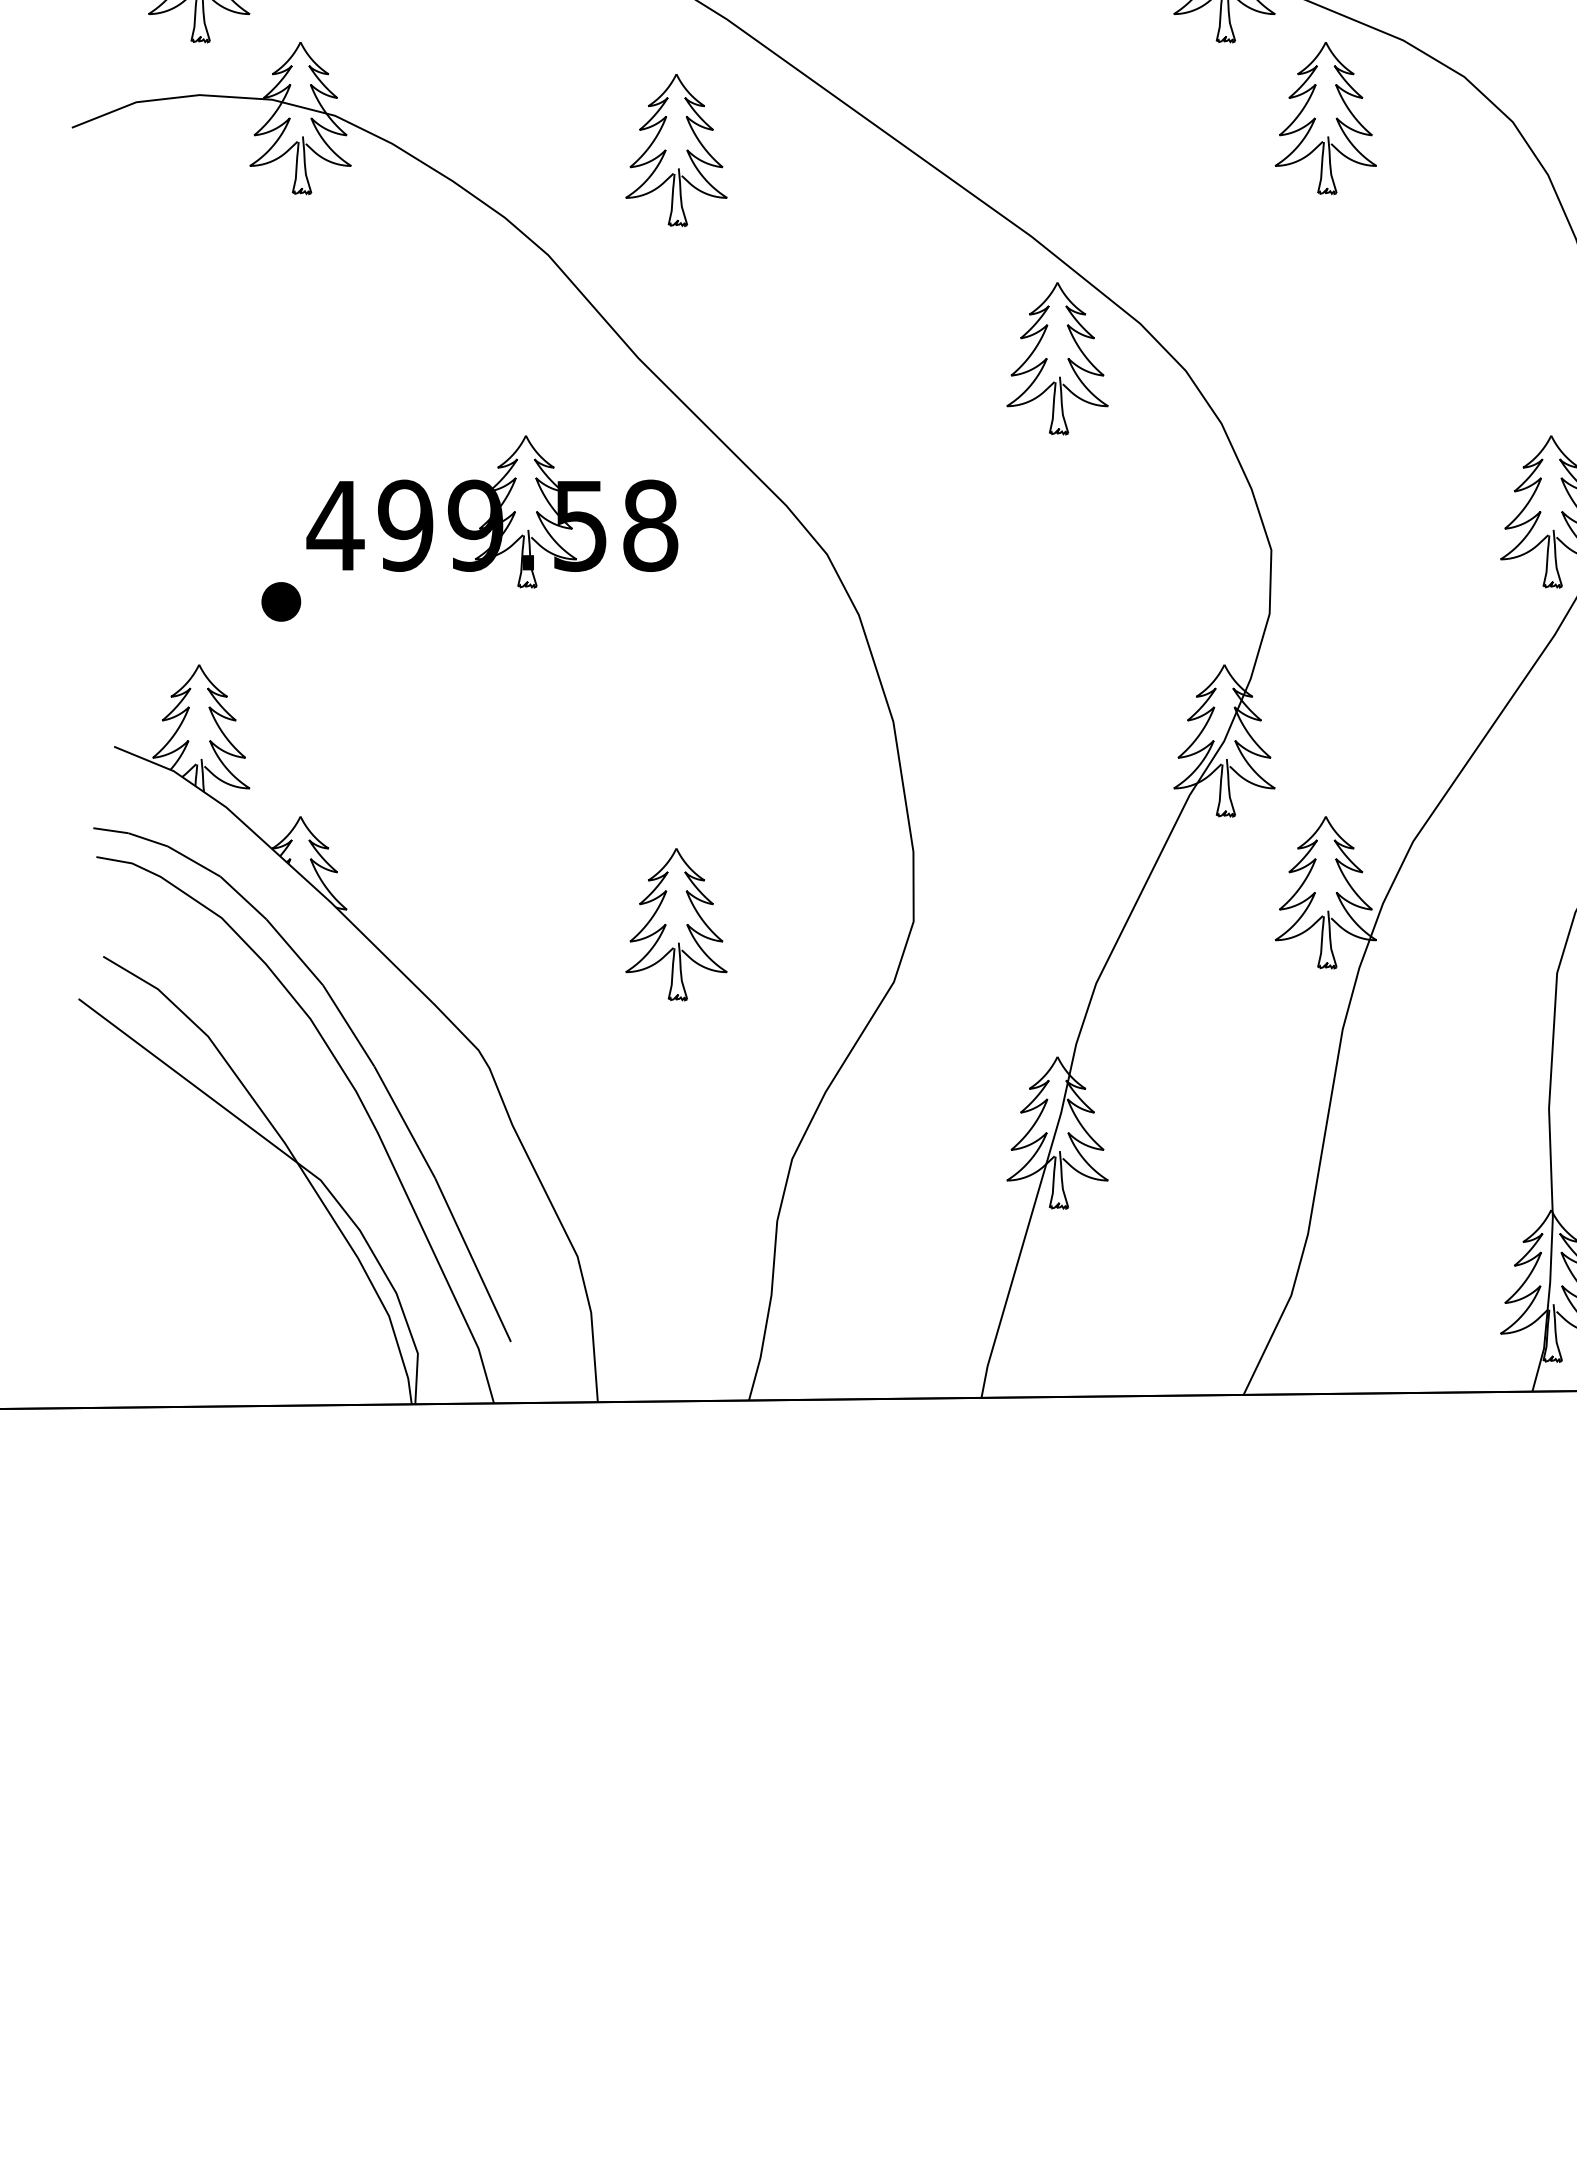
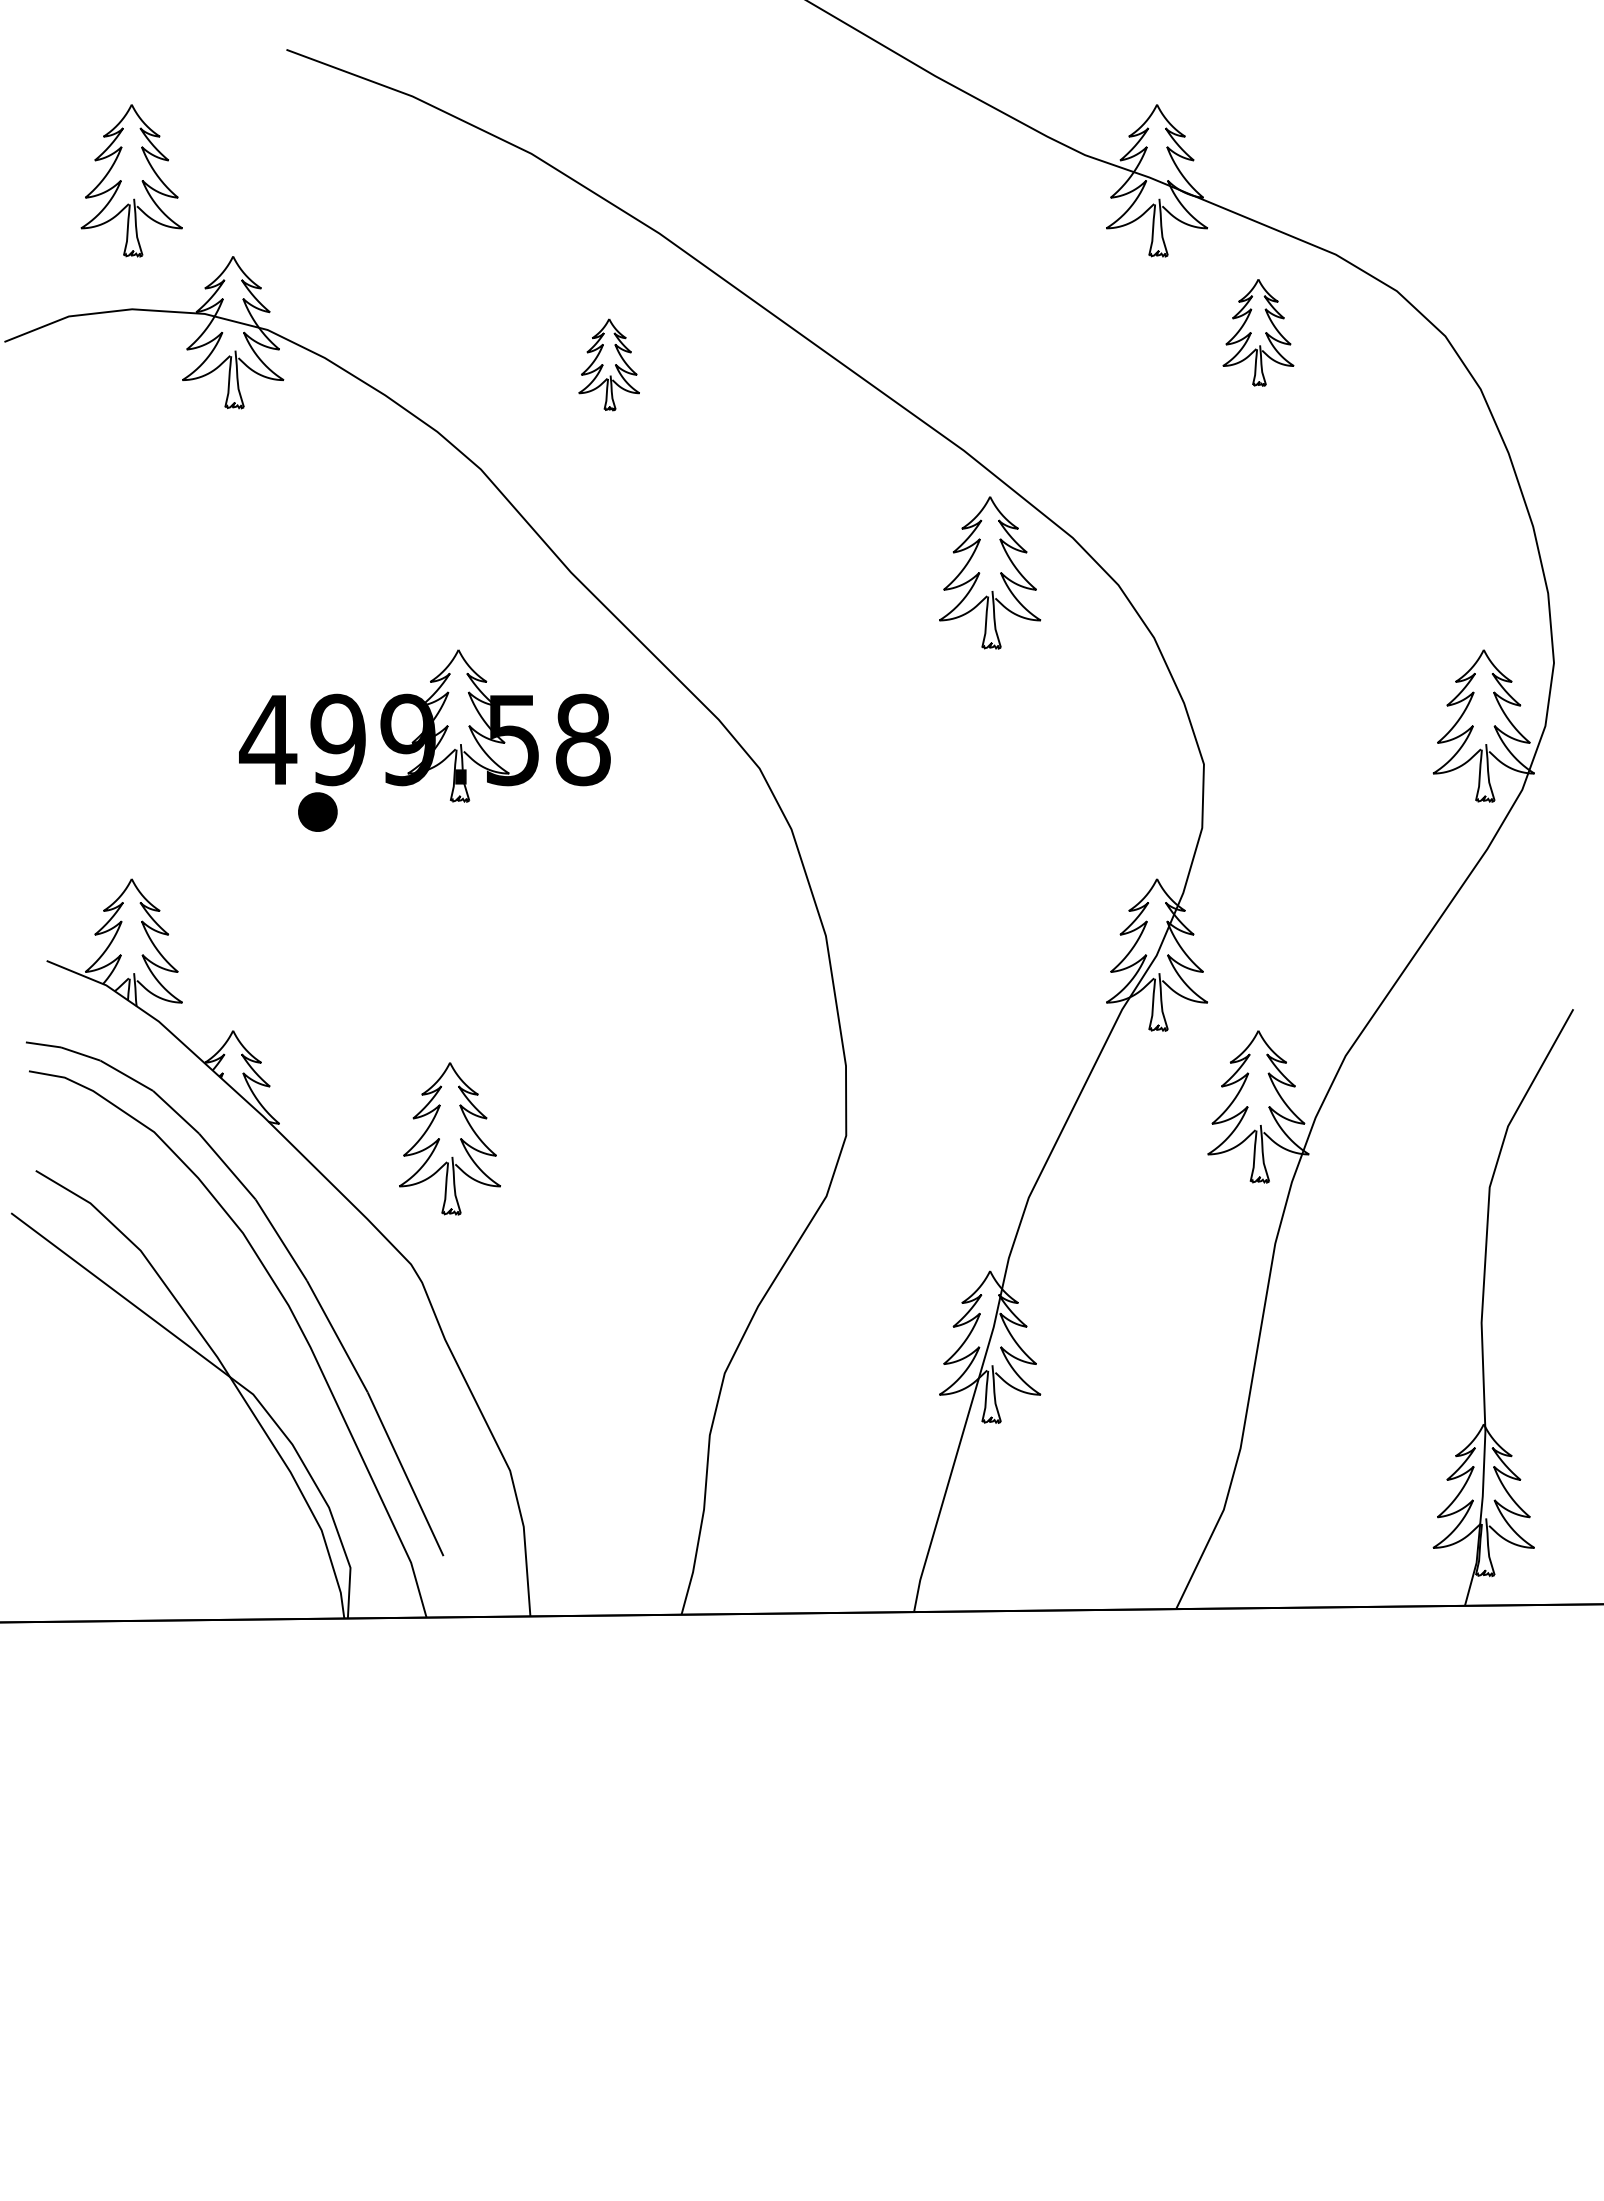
part: (1325, 118) -> (1258, 332), size x0.7
part: (676, 150) -> (609, 364), size x0.6
part: (280, 601) -> (317, 811), moved
part: (675, 924) -> (449, 1138), moved

